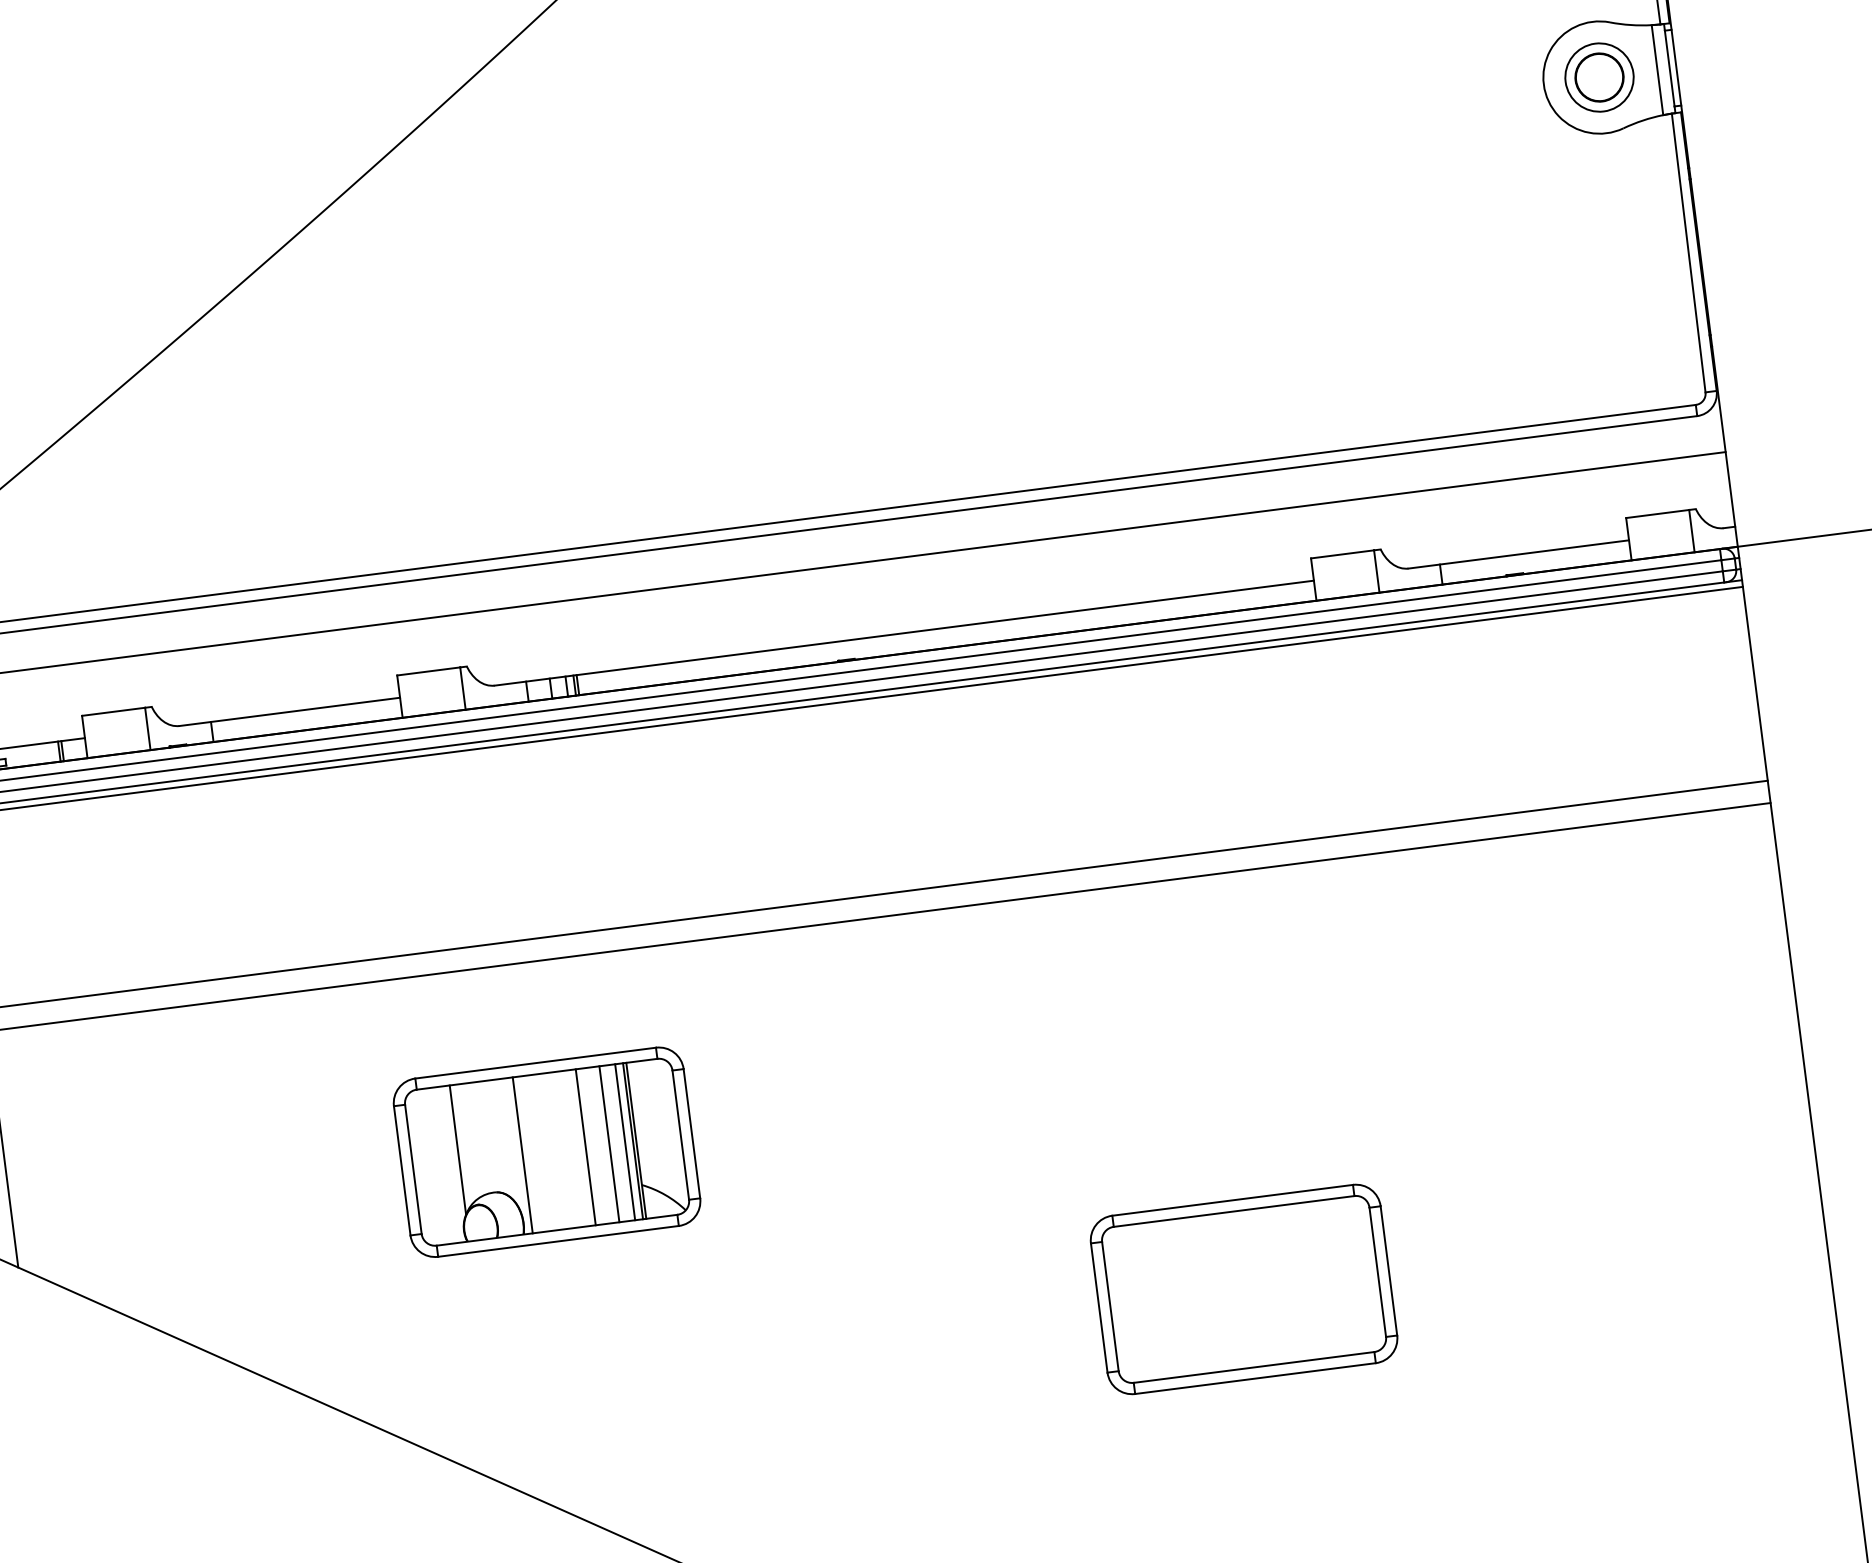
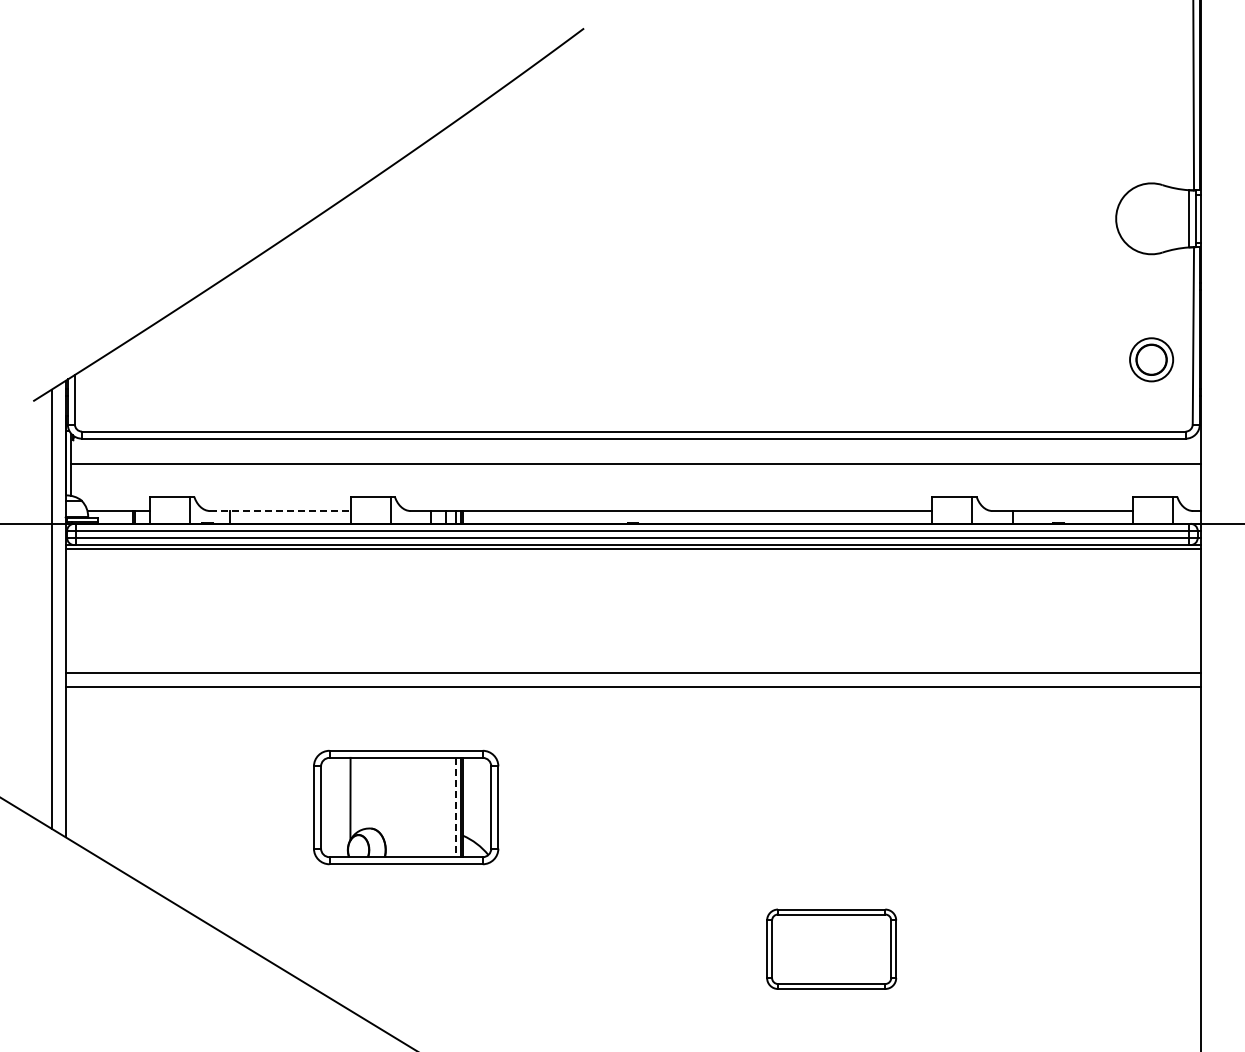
part: (1599, 77) -> (1151, 359), moved
line: (290, 712) -> (280, 511), solid -> dashed
line: (624, 1142) -> (455, 807), solid -> dashed
line: (608, 1144) -> (445, 807), removed
line: (585, 1147) -> (430, 807), removed
line: (522, 1155) -> (390, 807), removed
part: (1243, 1288) -> (831, 948), size x0.7

